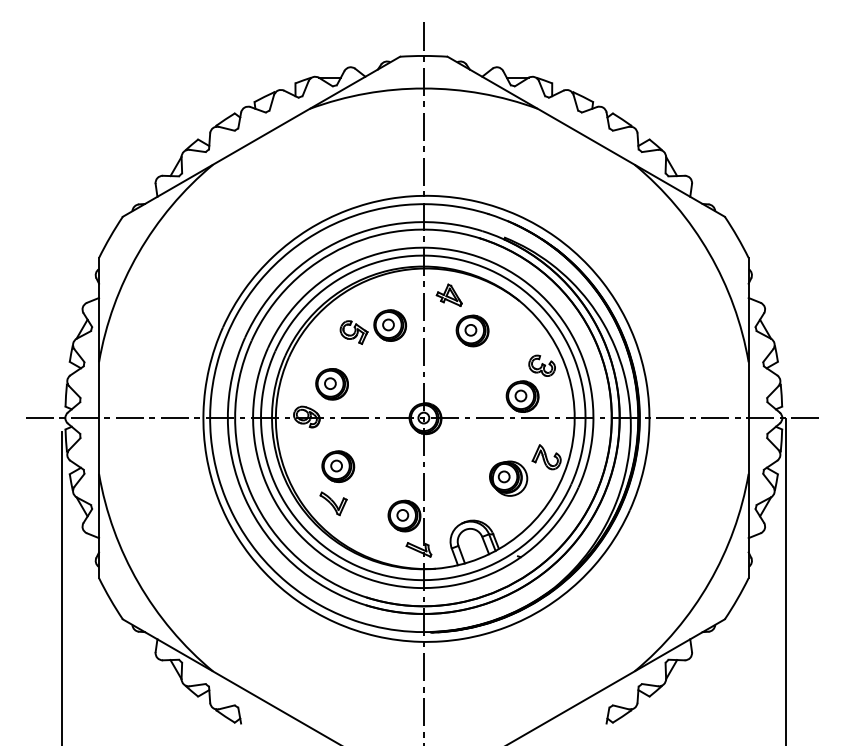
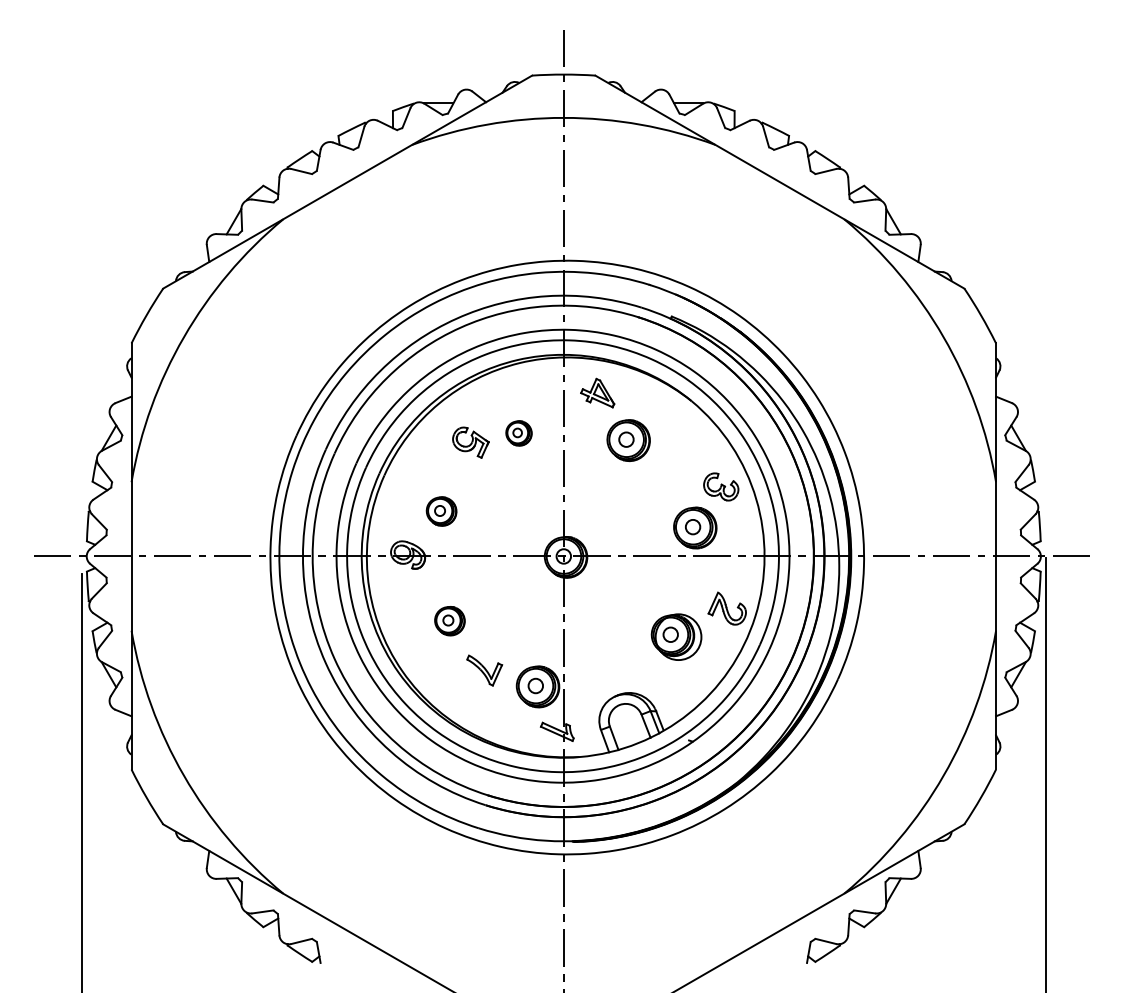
part: (389, 325) -> (518, 433), size x0.6
part: (331, 384) -> (441, 511), size x0.7
part: (337, 466) -> (449, 620), size x0.7
part: (333, 503) -> (484, 670), moved

